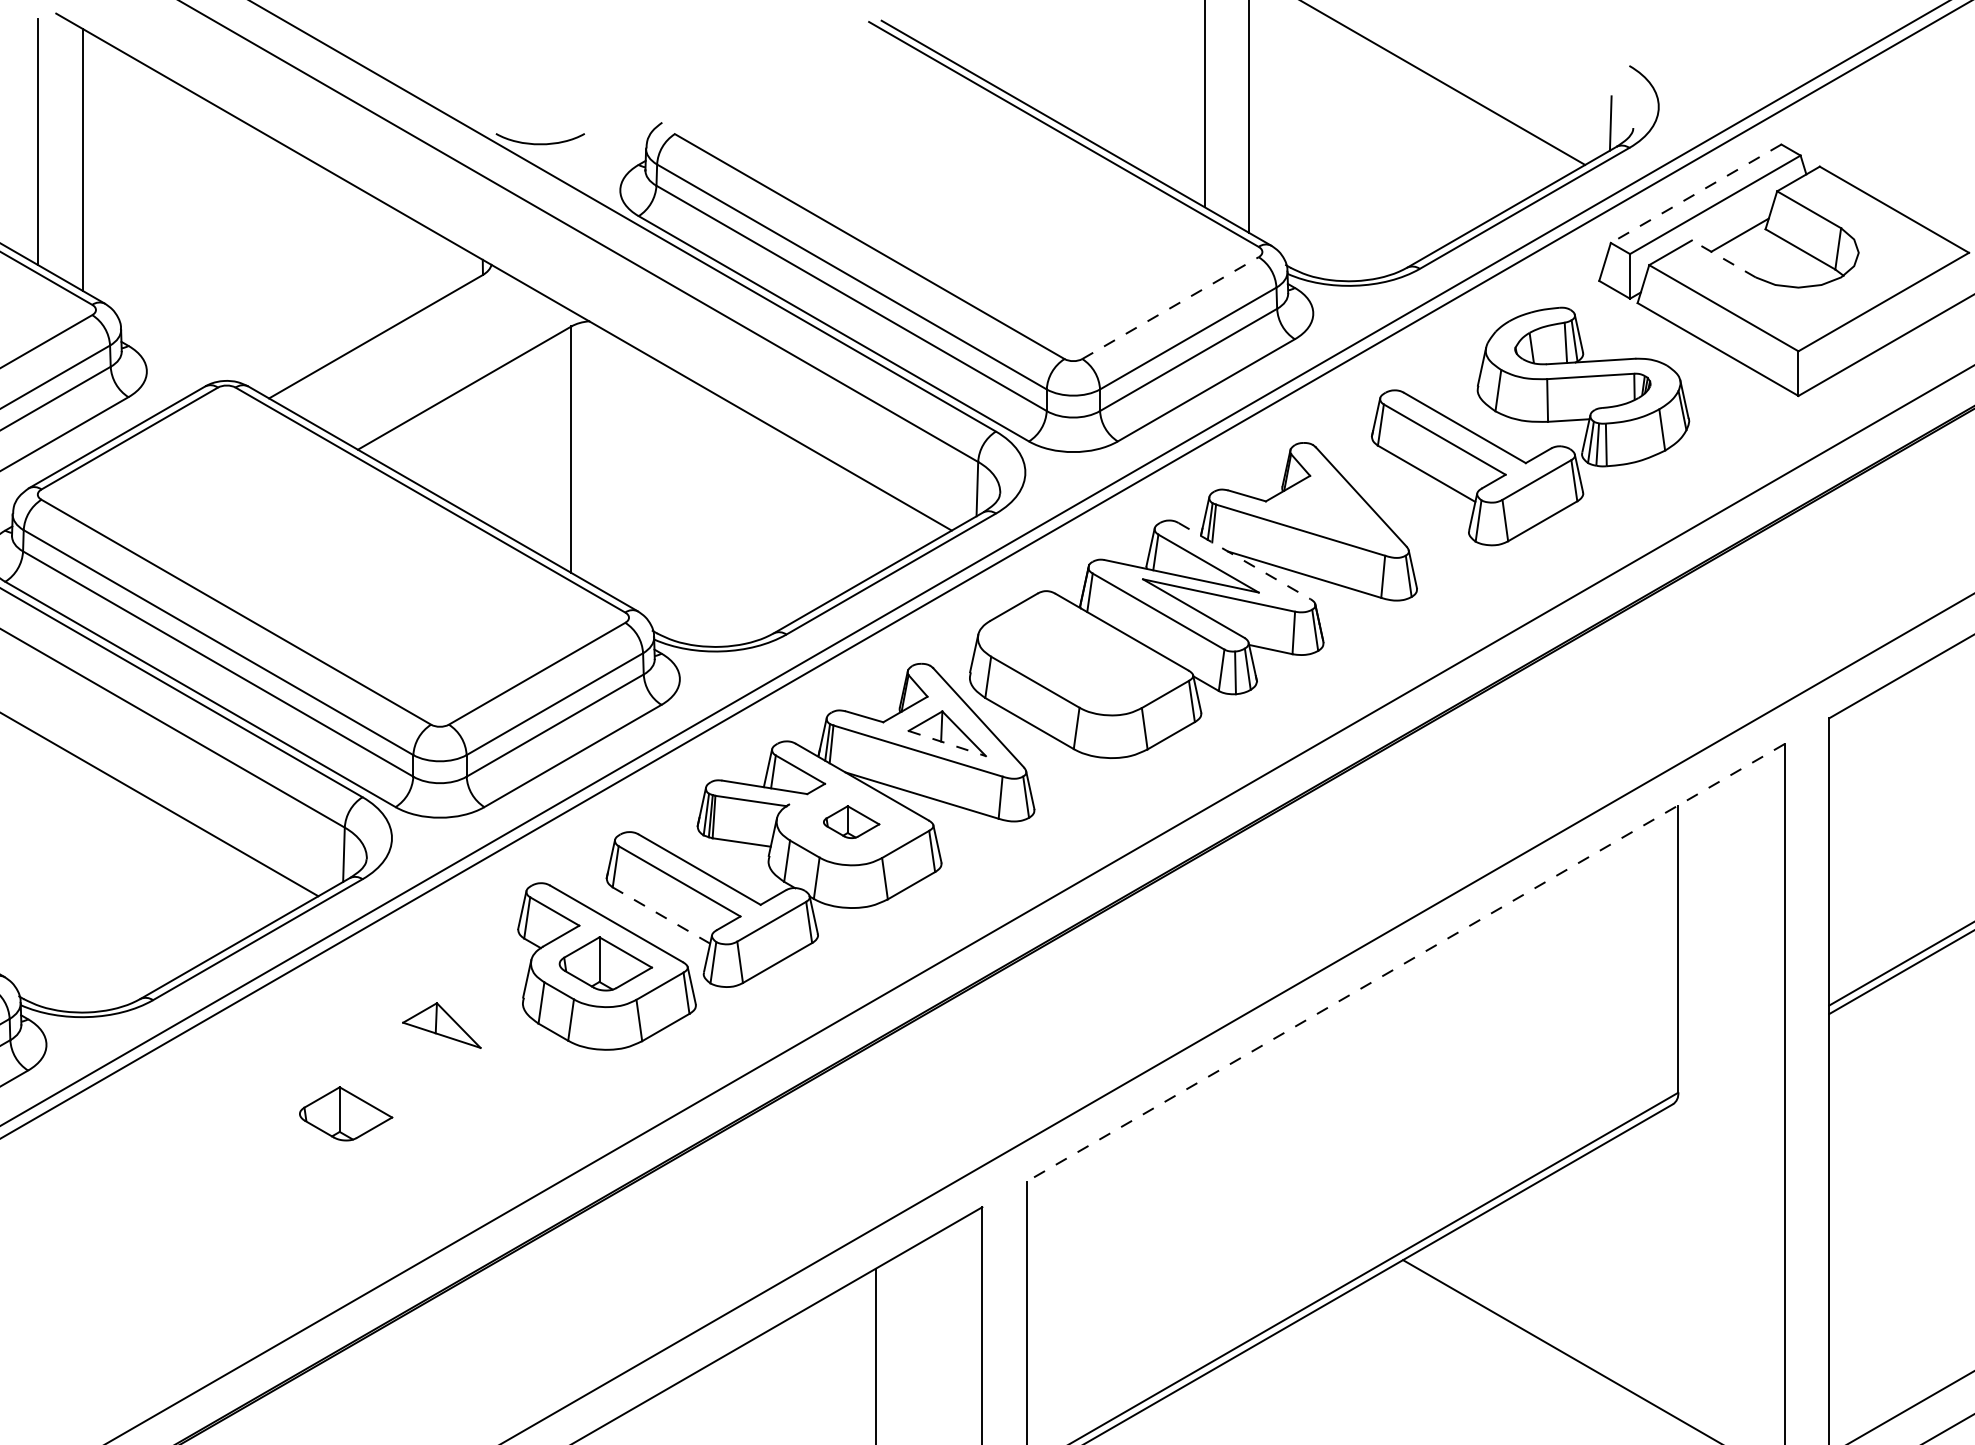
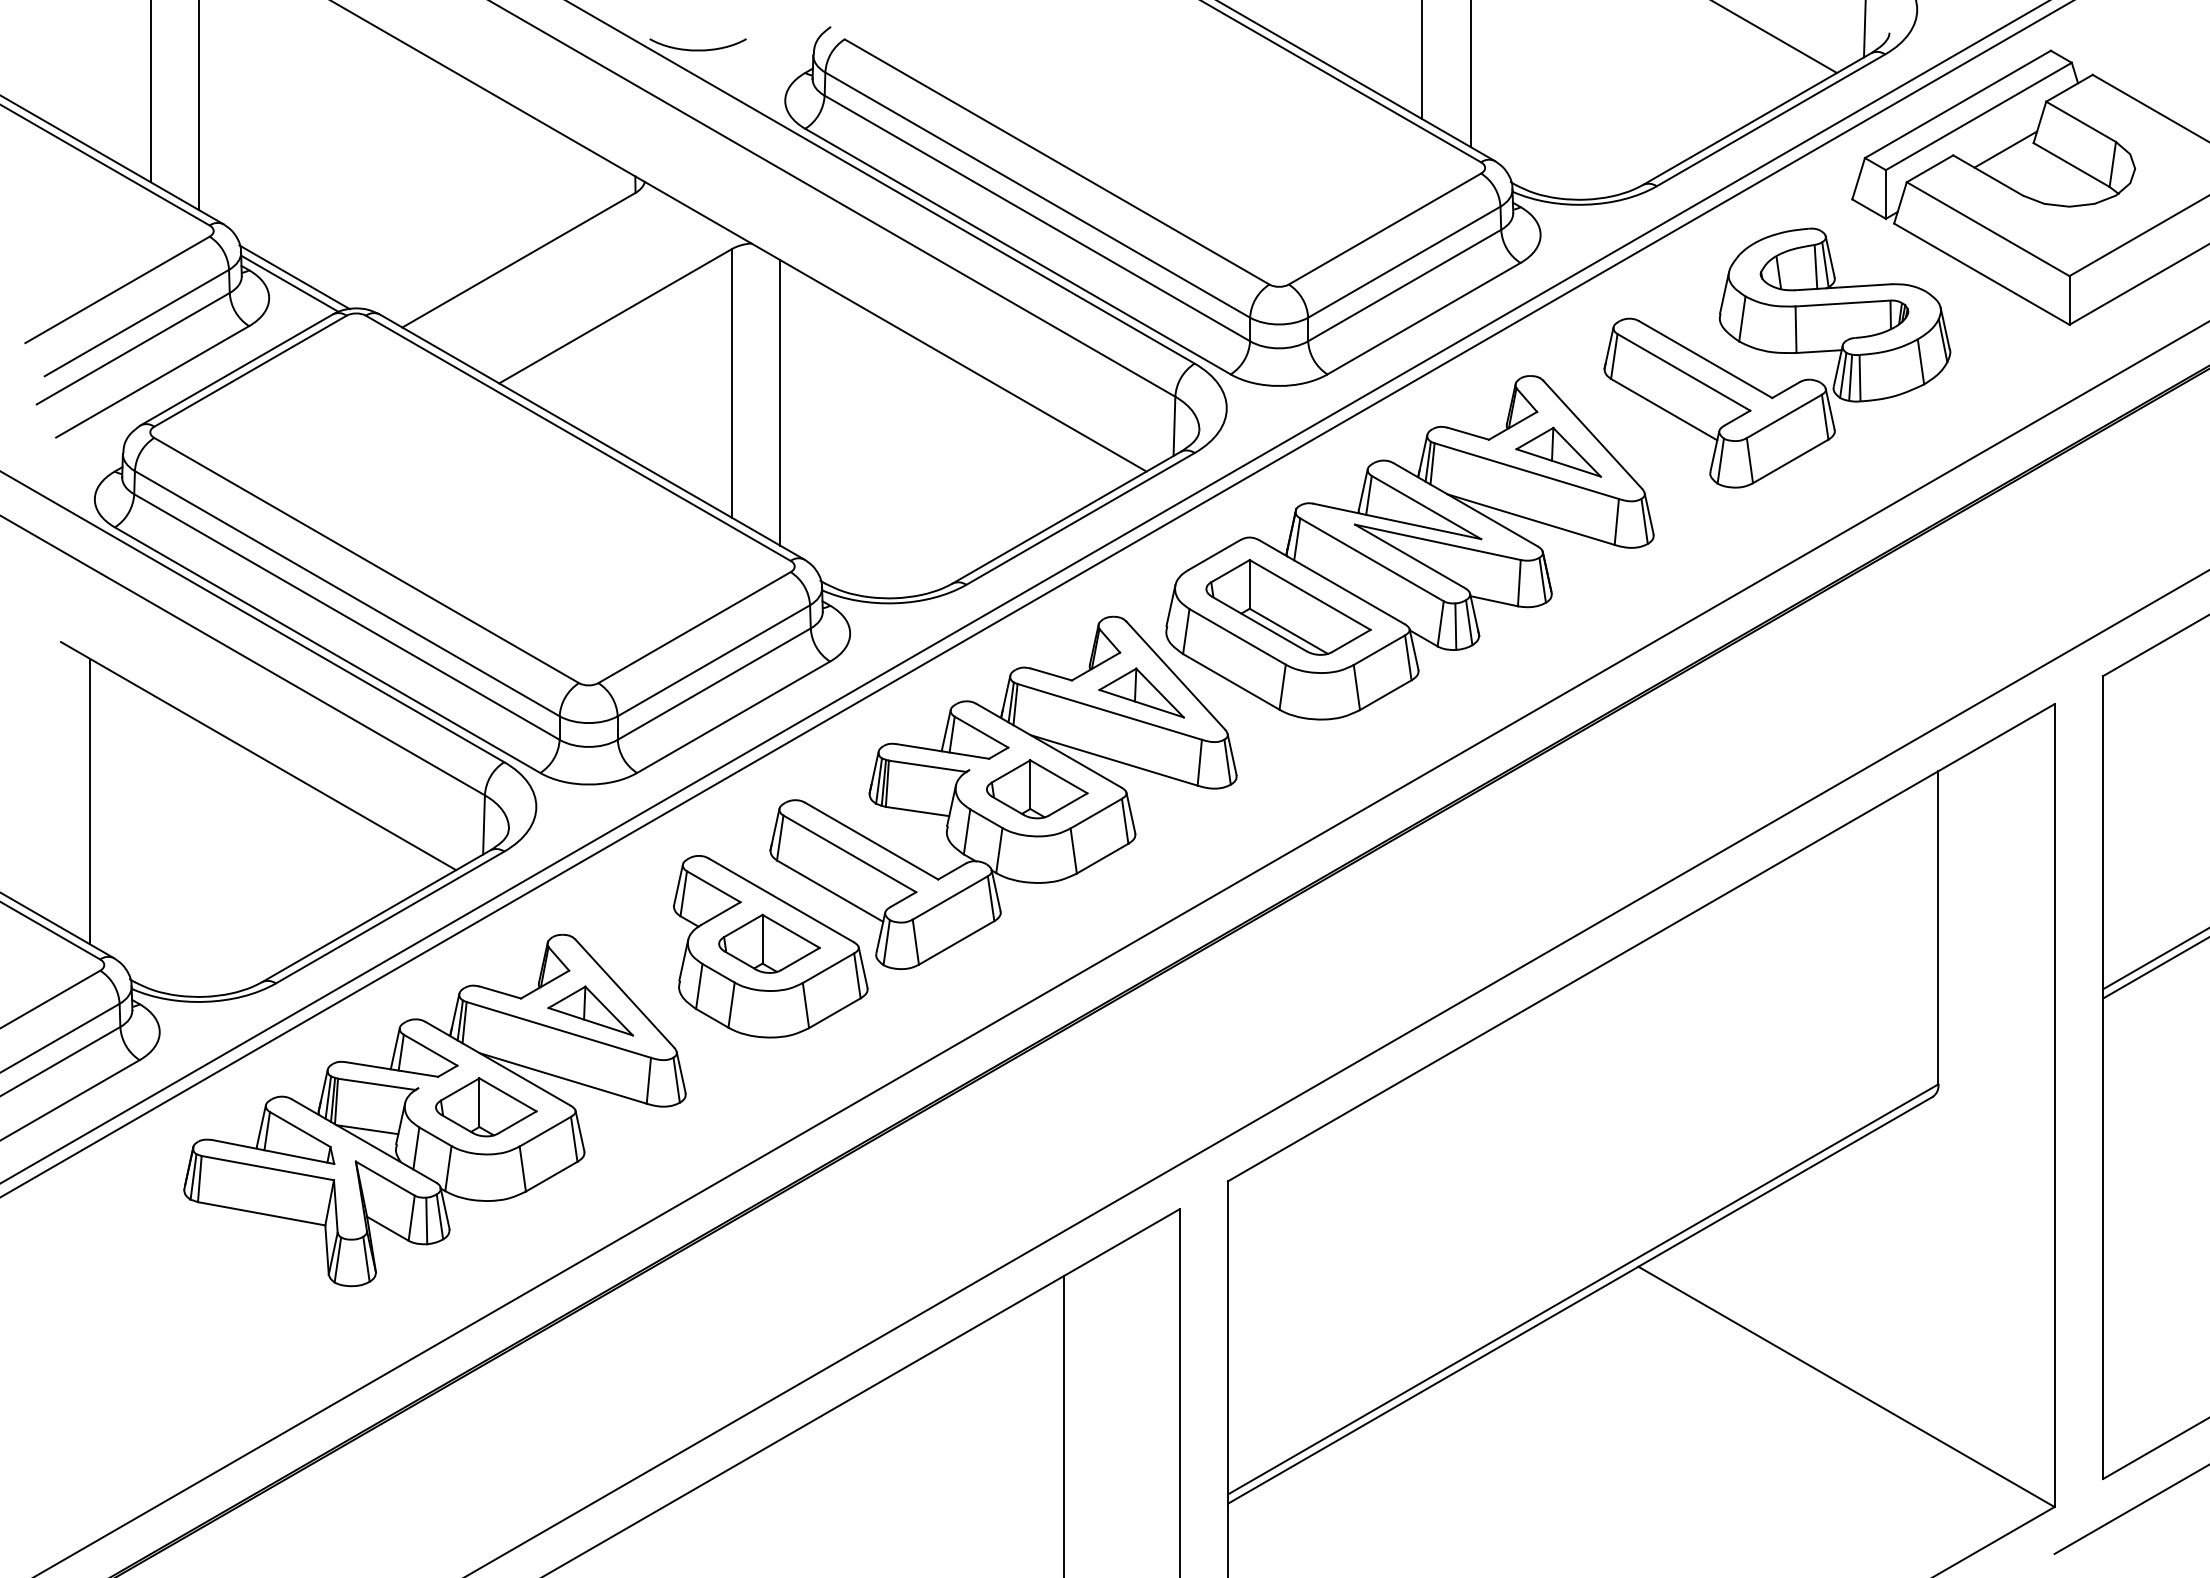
line: (1695, 193) -> (1957, 104), dashed -> solid
line: (1723, 258) -> (1987, 175), dashed -> solid
line: (1170, 307) -> (1385, 228), dashed -> solid
line: (170, 352) -> (294, 277), added
line: (165, 358) -> (289, 283), added
line: (615, 467) -> (780, 402), added
part: (1329, 512) -> (1558, 451), added
line: (1244, 560) -> (1465, 504), dashed -> solid
part: (1082, 655) -> (1288, 607), added
line: (948, 743) -> (1142, 703), dashed -> solid
part: (851, 822) -> (1037, 789), size x1.67
line: (660, 914) -> (829, 890), dashed -> solid
line: (1405, 962) -> (1641, 942), dashed -> solid
part: (298, 1116) -> (434, 1110), added

